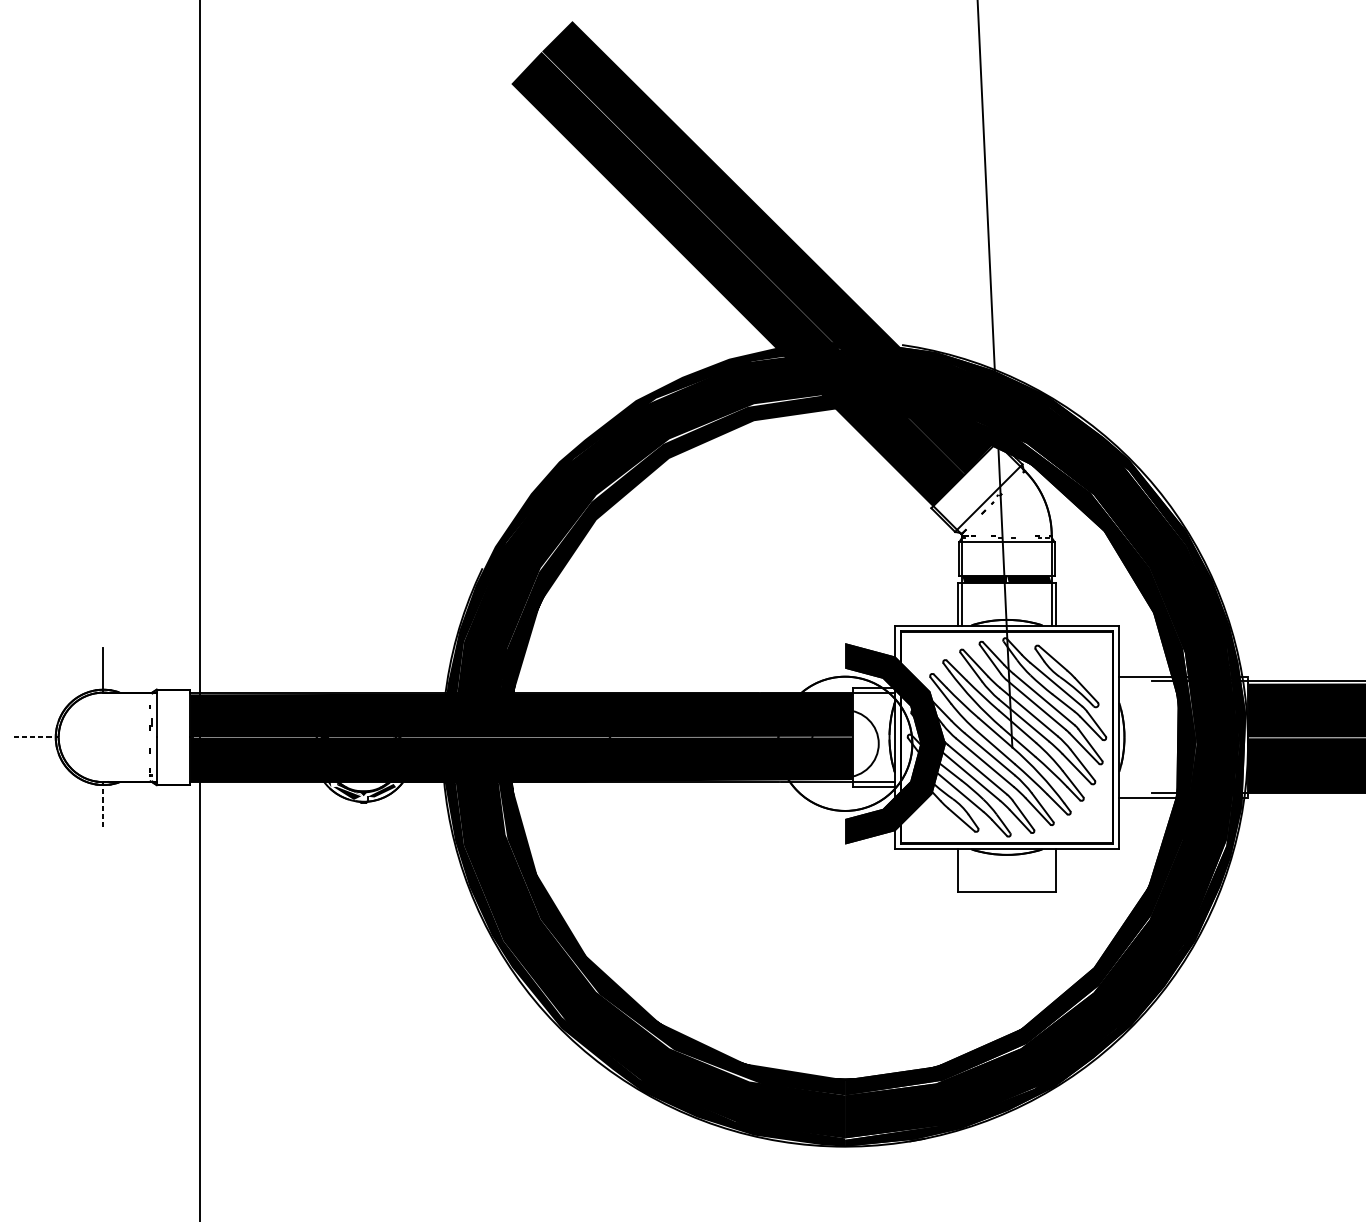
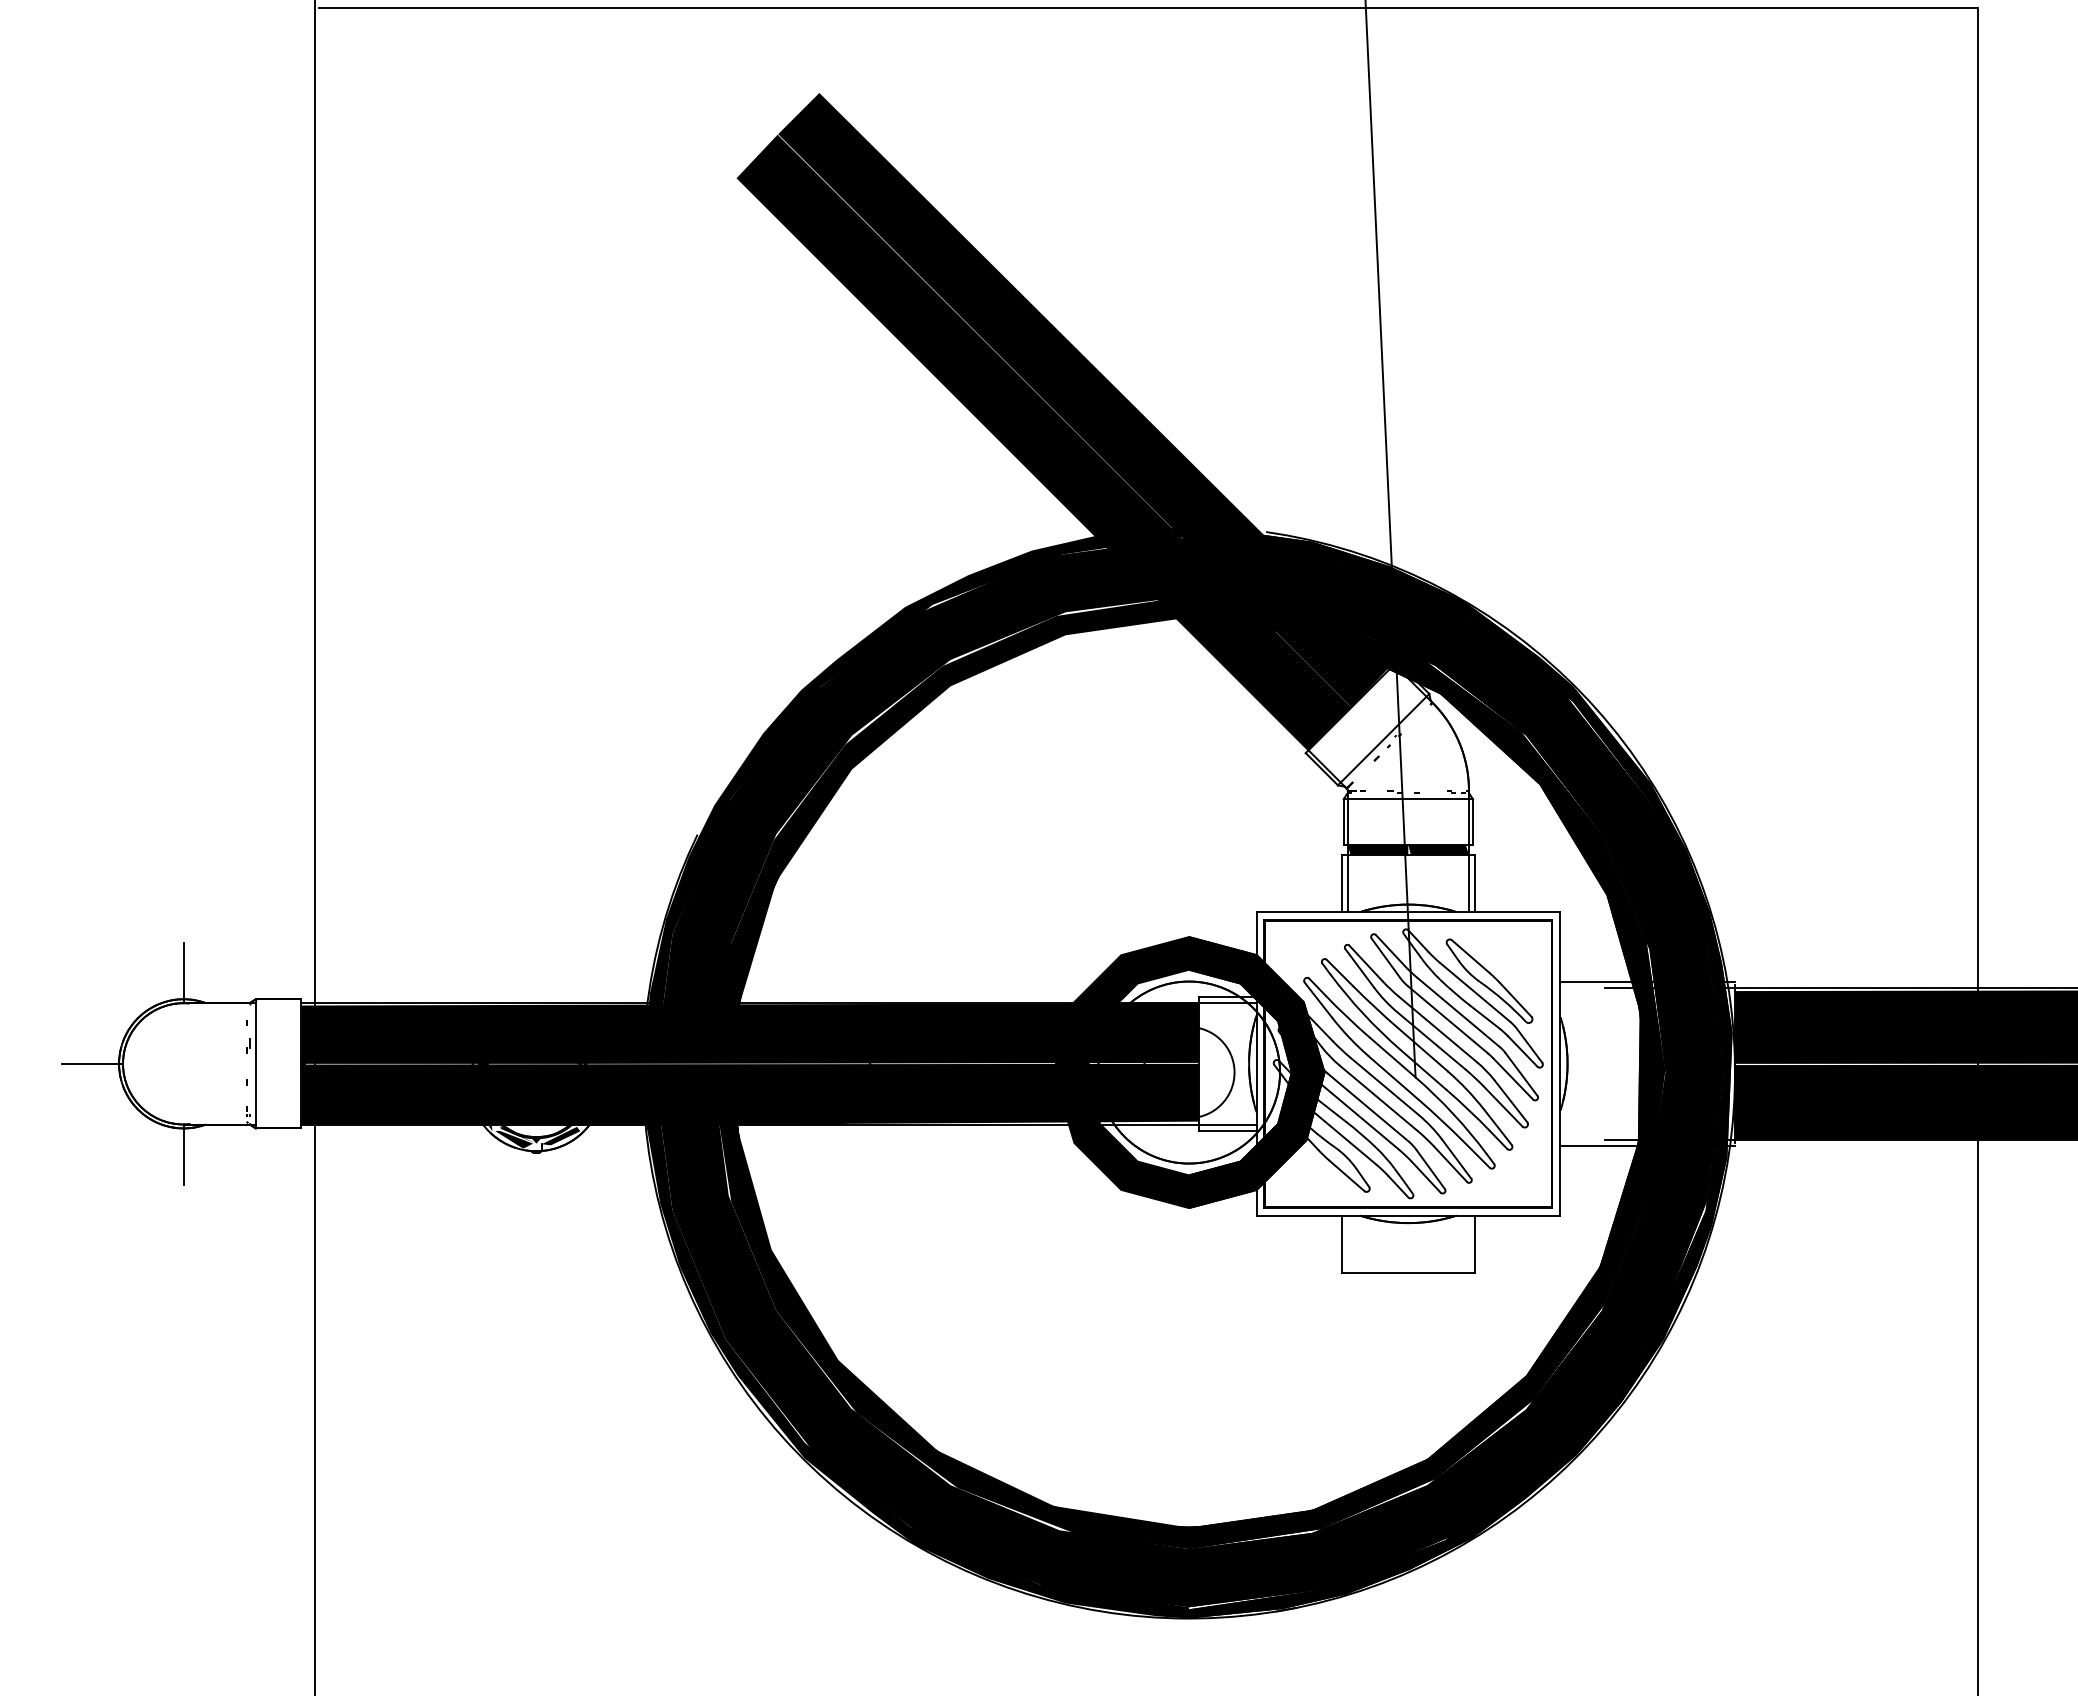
line: (36, 737) -> (93, 1063), dashed -> solid
fill: (794, 743) -> (1120, 1072), added
line: (103, 804) -> (183, 1154), dashed -> solid

